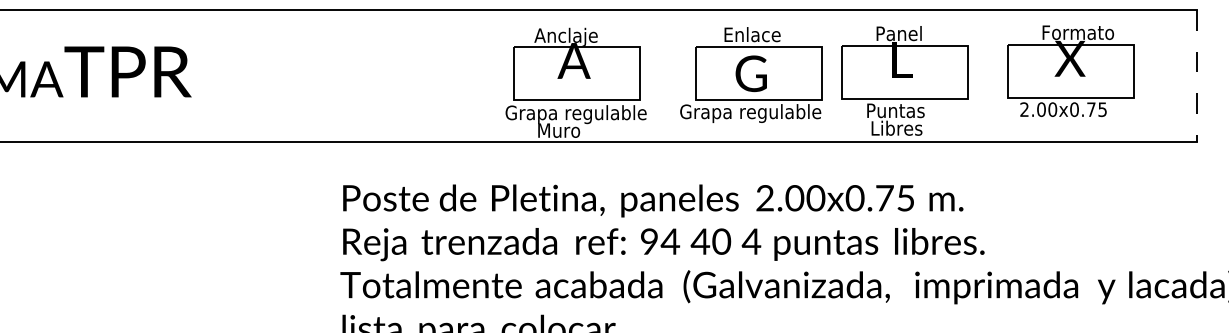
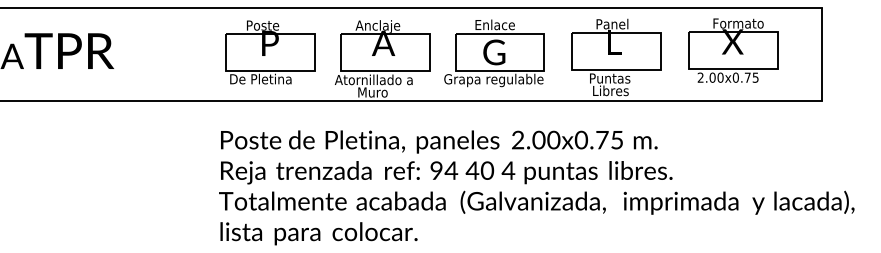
part: (413, 73) -> (270, 52), added
part: (751, 75) -> (494, 53), moved
line: (1196, 76) -> (821, 54), dashed -> solid
text: (575, 113) -> (384, 80), Grapa regulable -> Atornillado a

